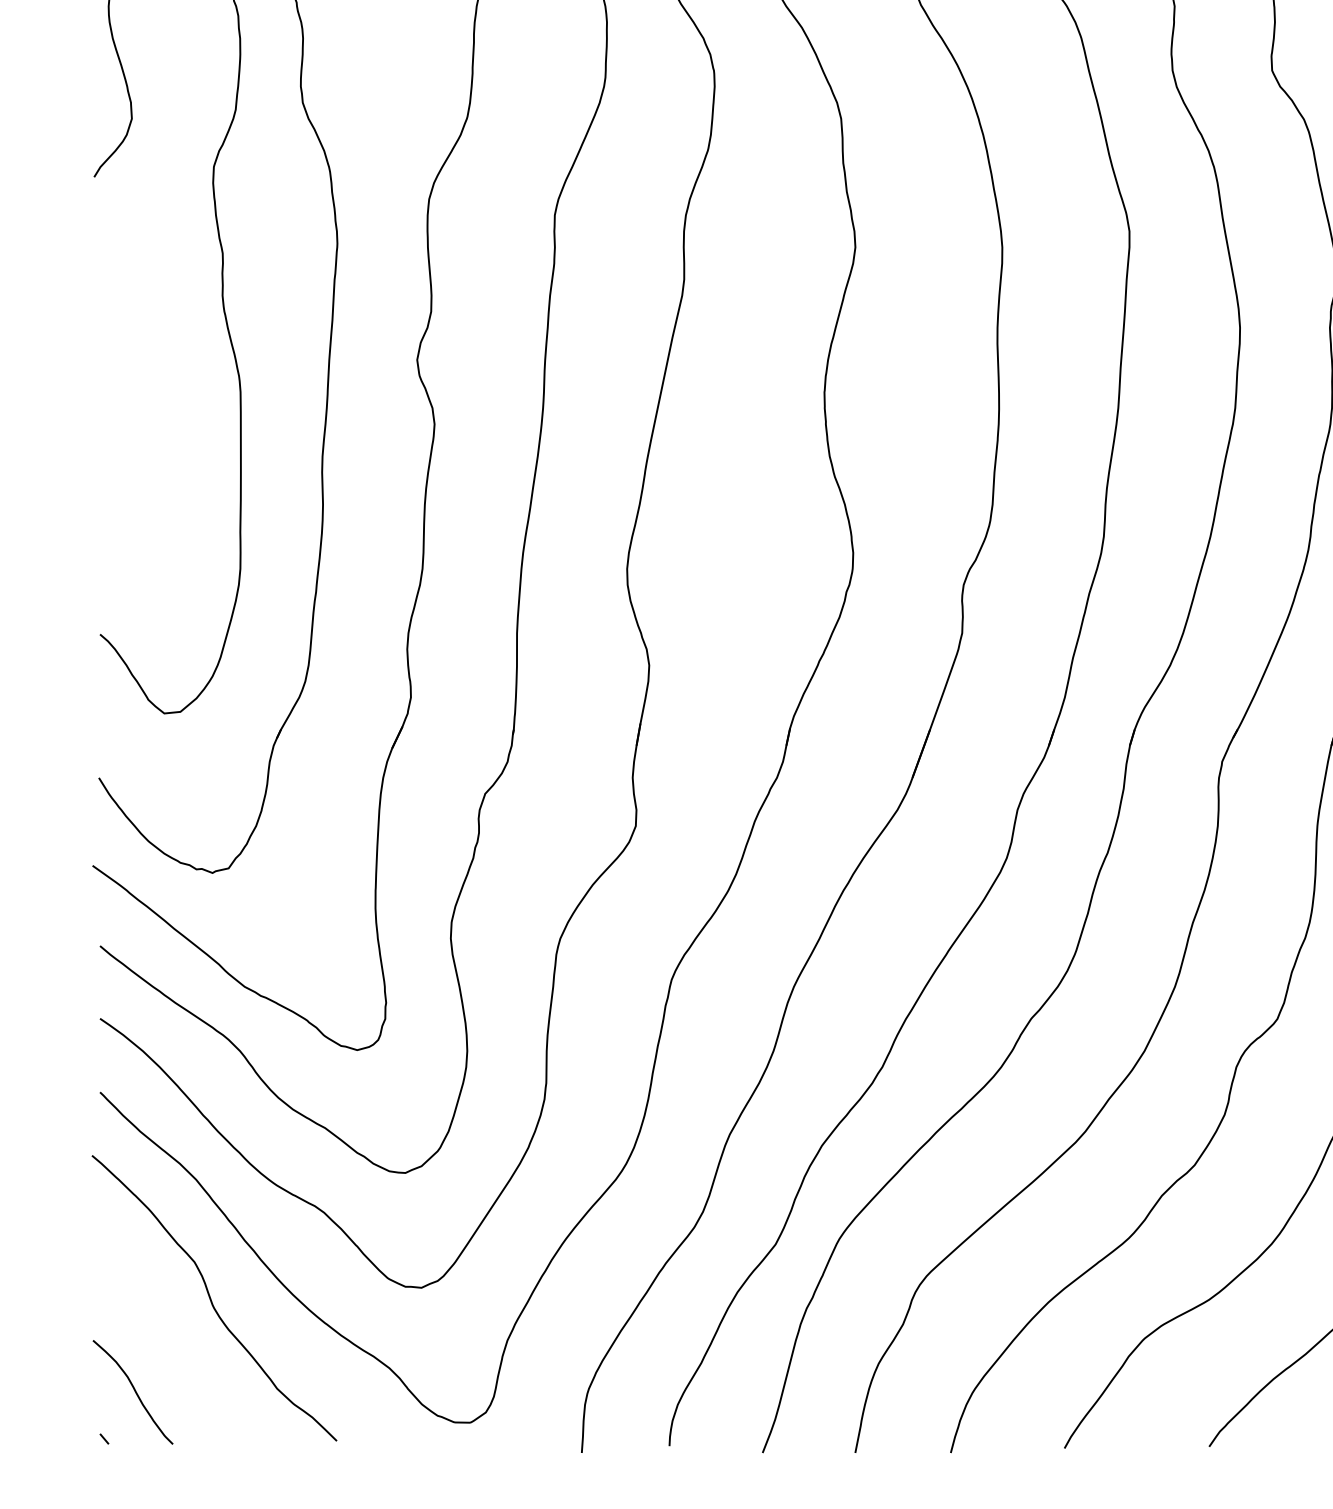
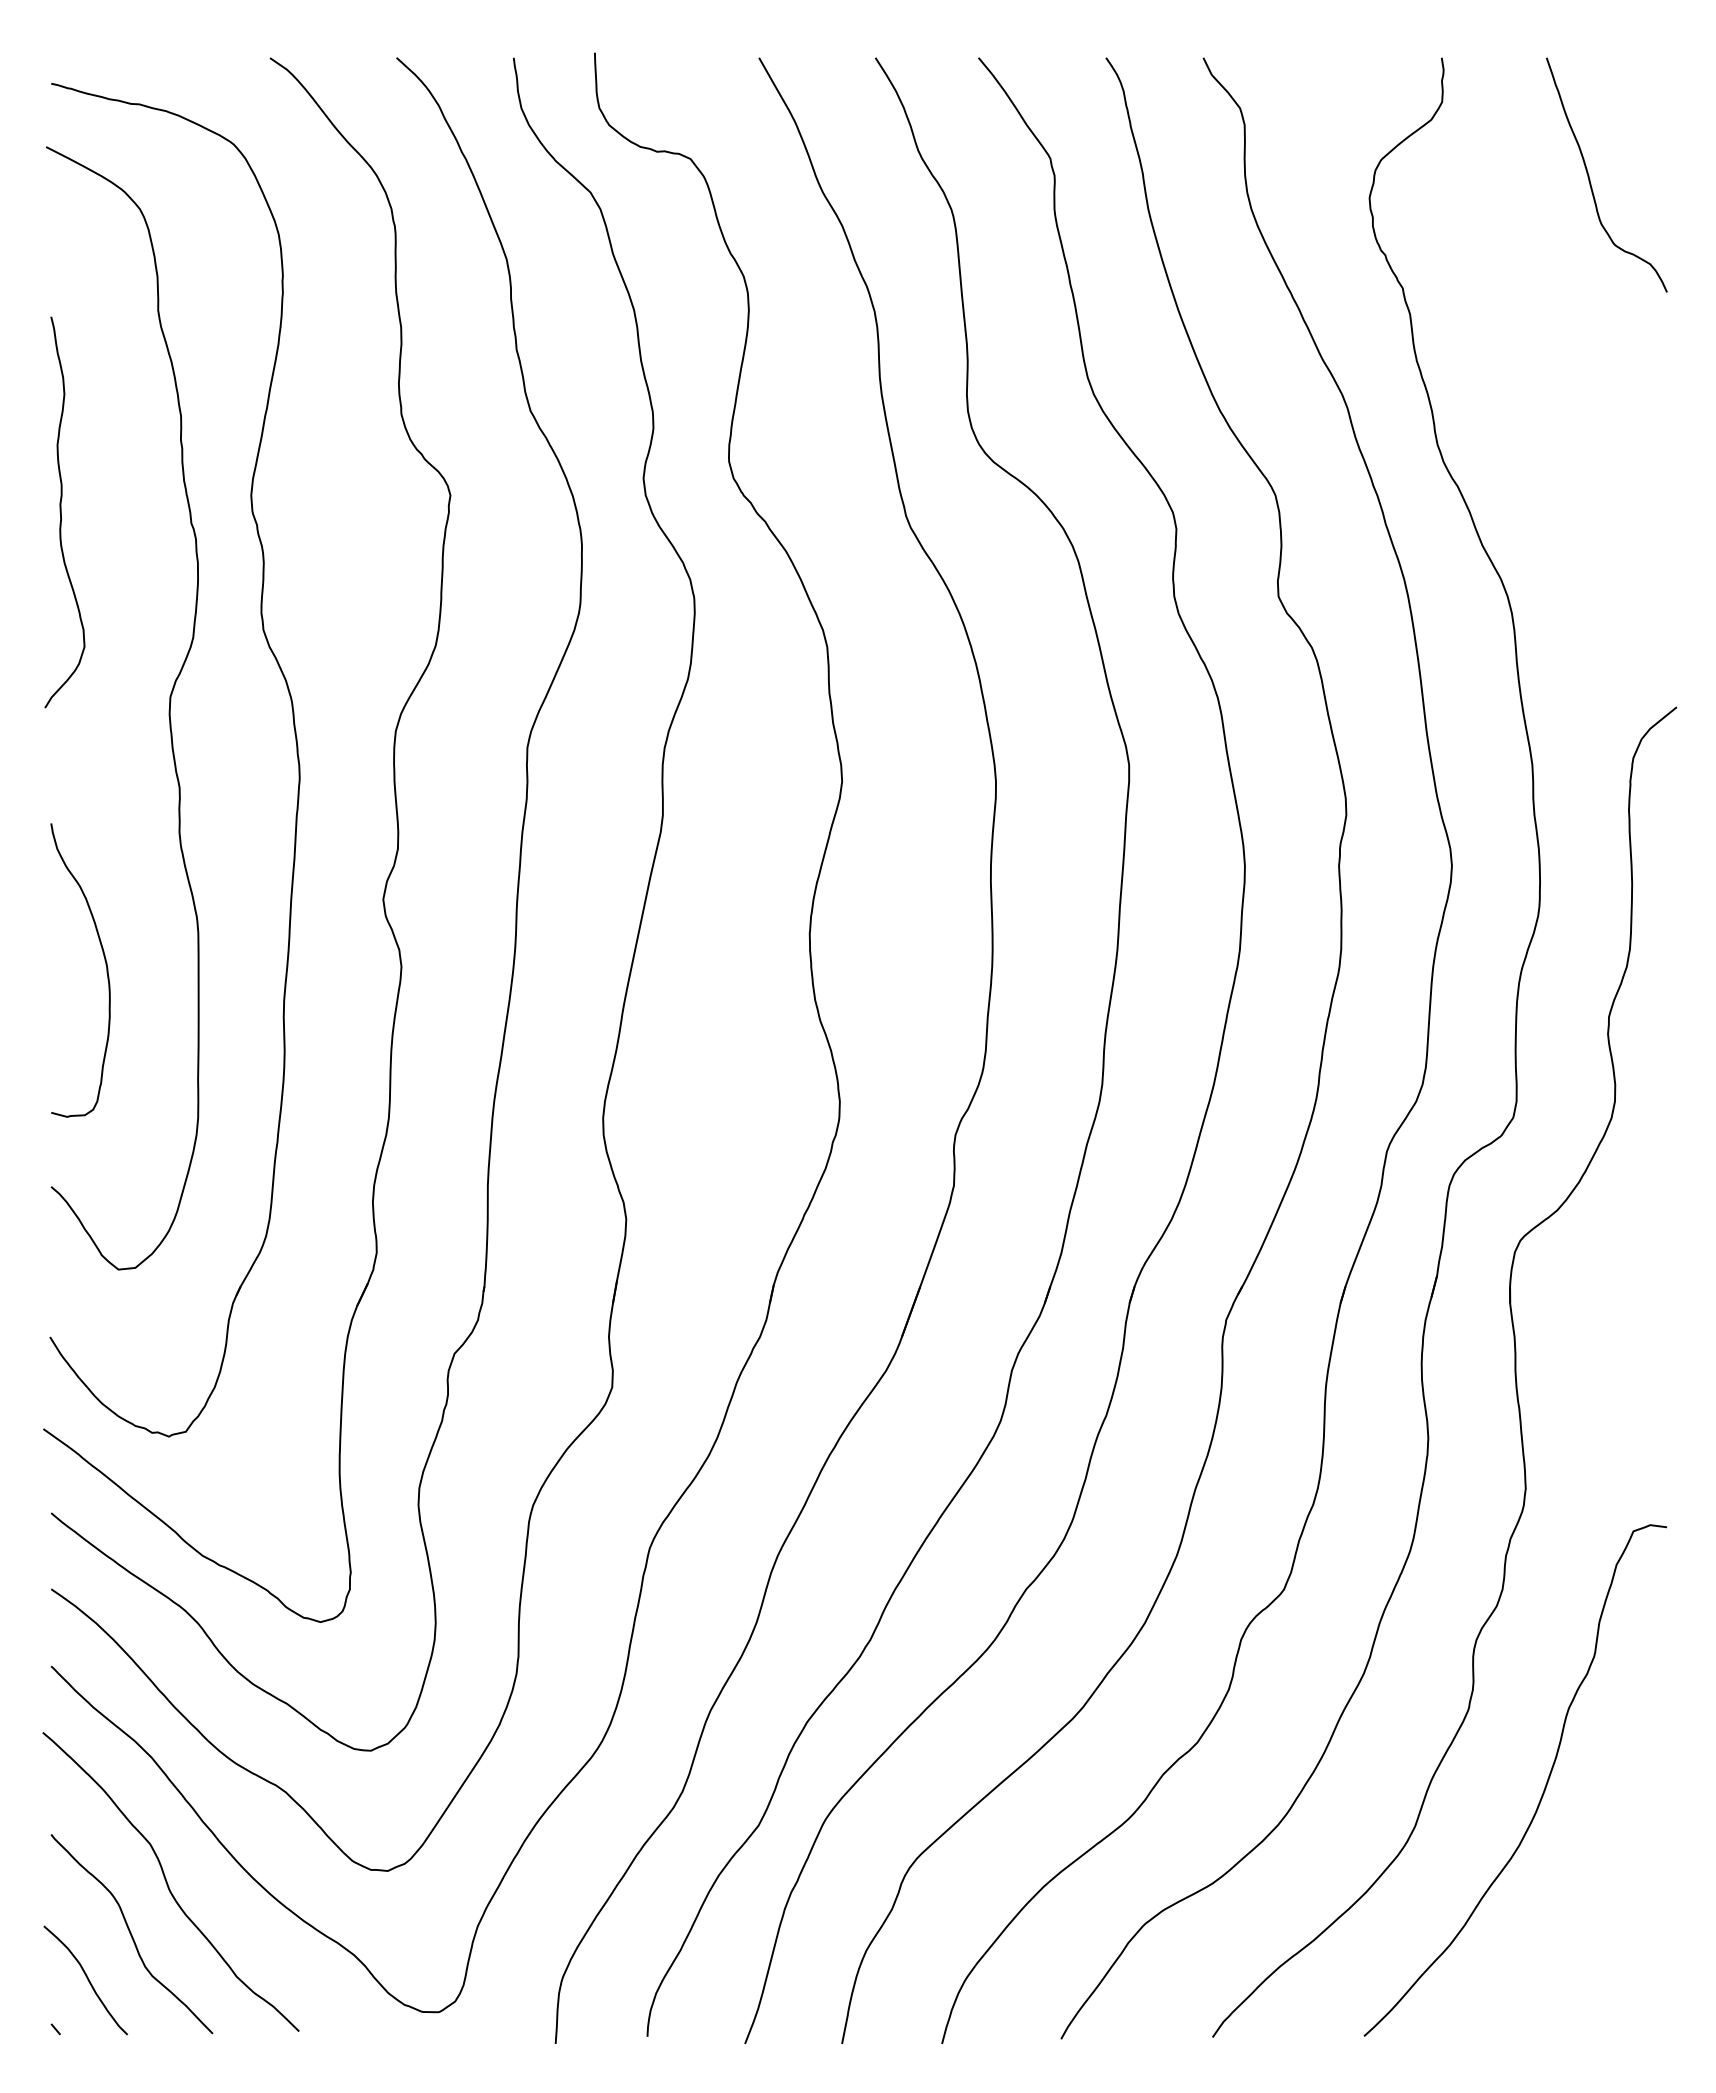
curve: (151, 423) -> (105, 965), added
curve: (176, 1348) -> (131, 1934), added

